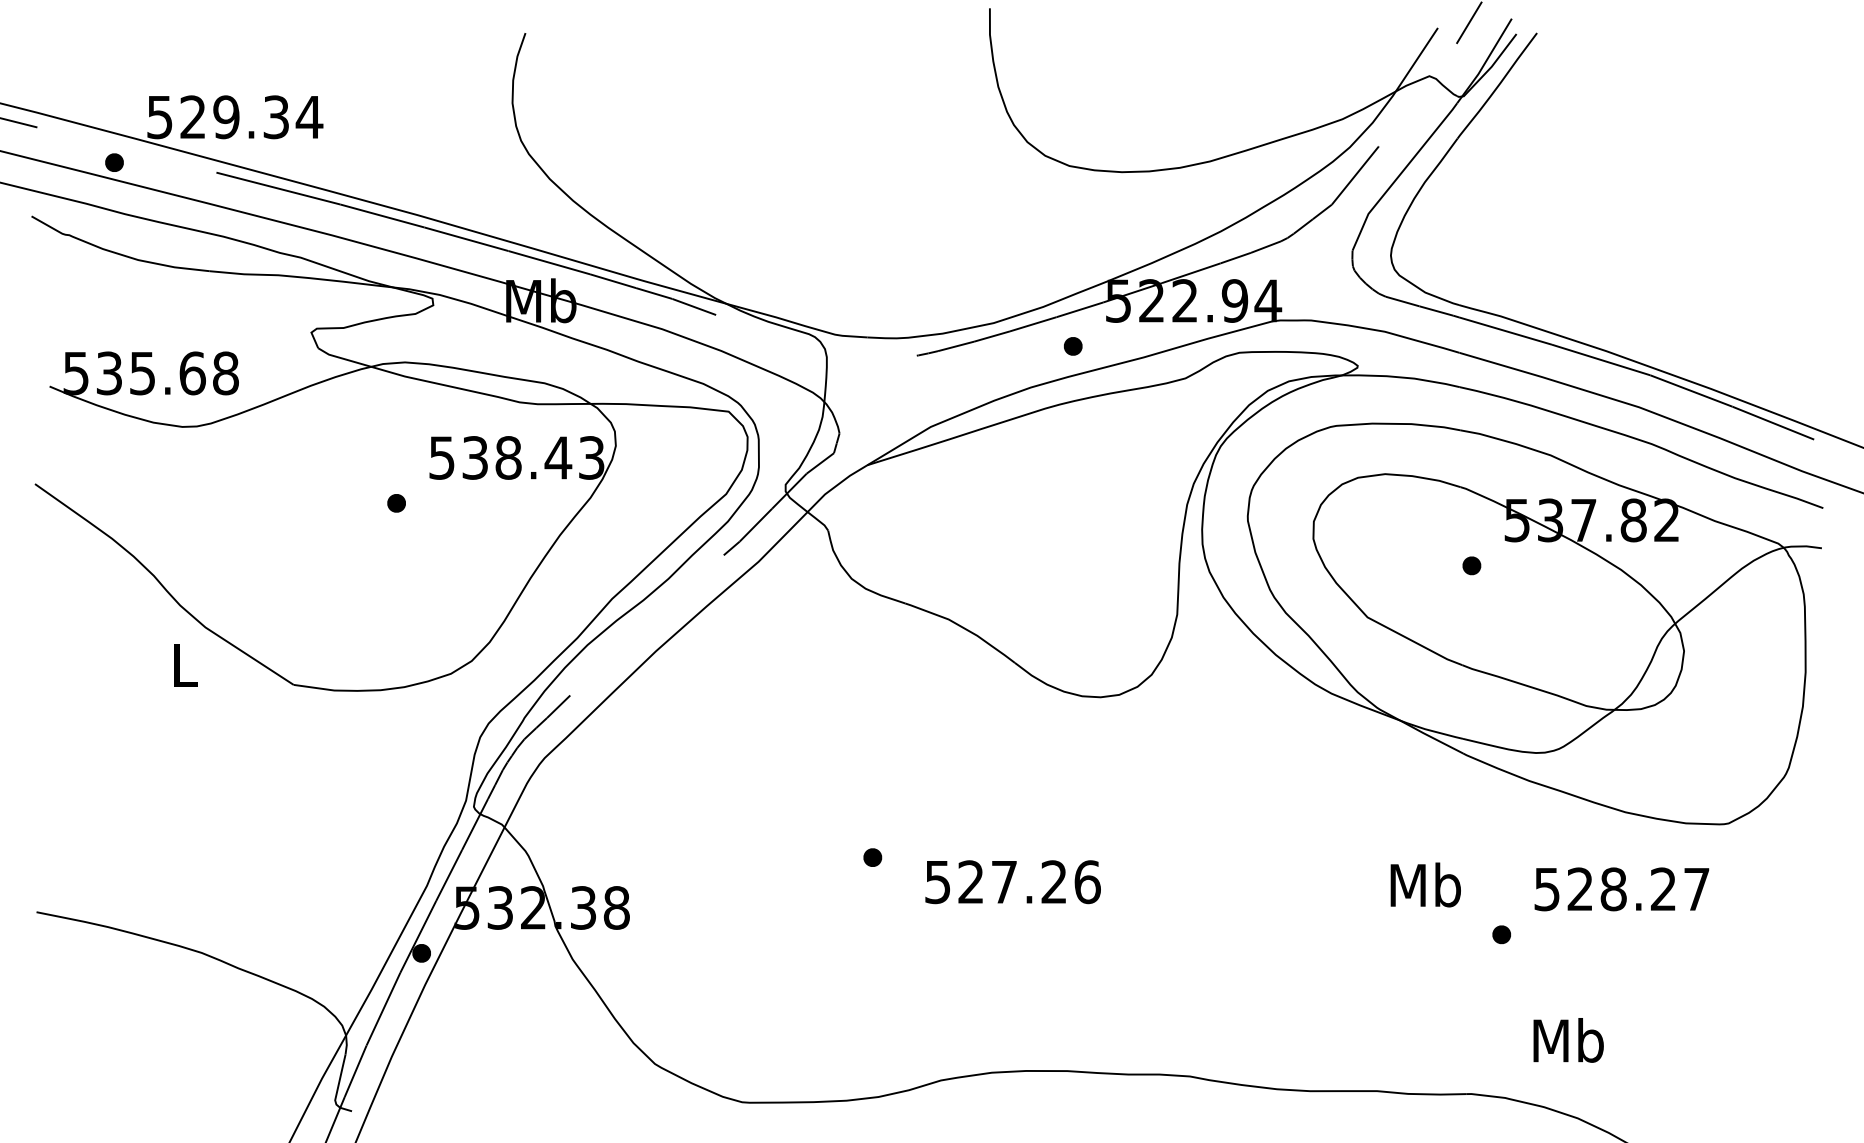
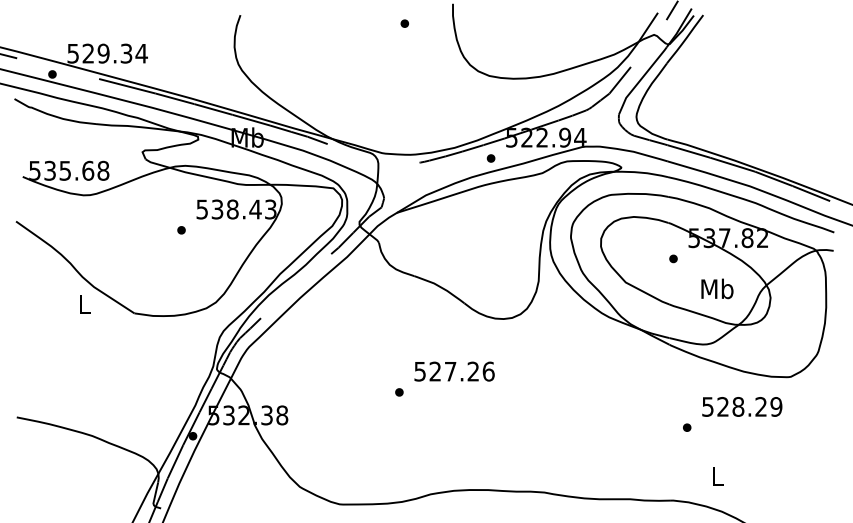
part: (883, 51) -> (404, 23), added
text: (1012, 881) -> (454, 371), moved
text: (1425, 884) -> (717, 288), moved
text: (1696, 888) -> (776, 406), 528.27 -> 528.29
text: (1568, 1039) -> (717, 475), Mb -> L

